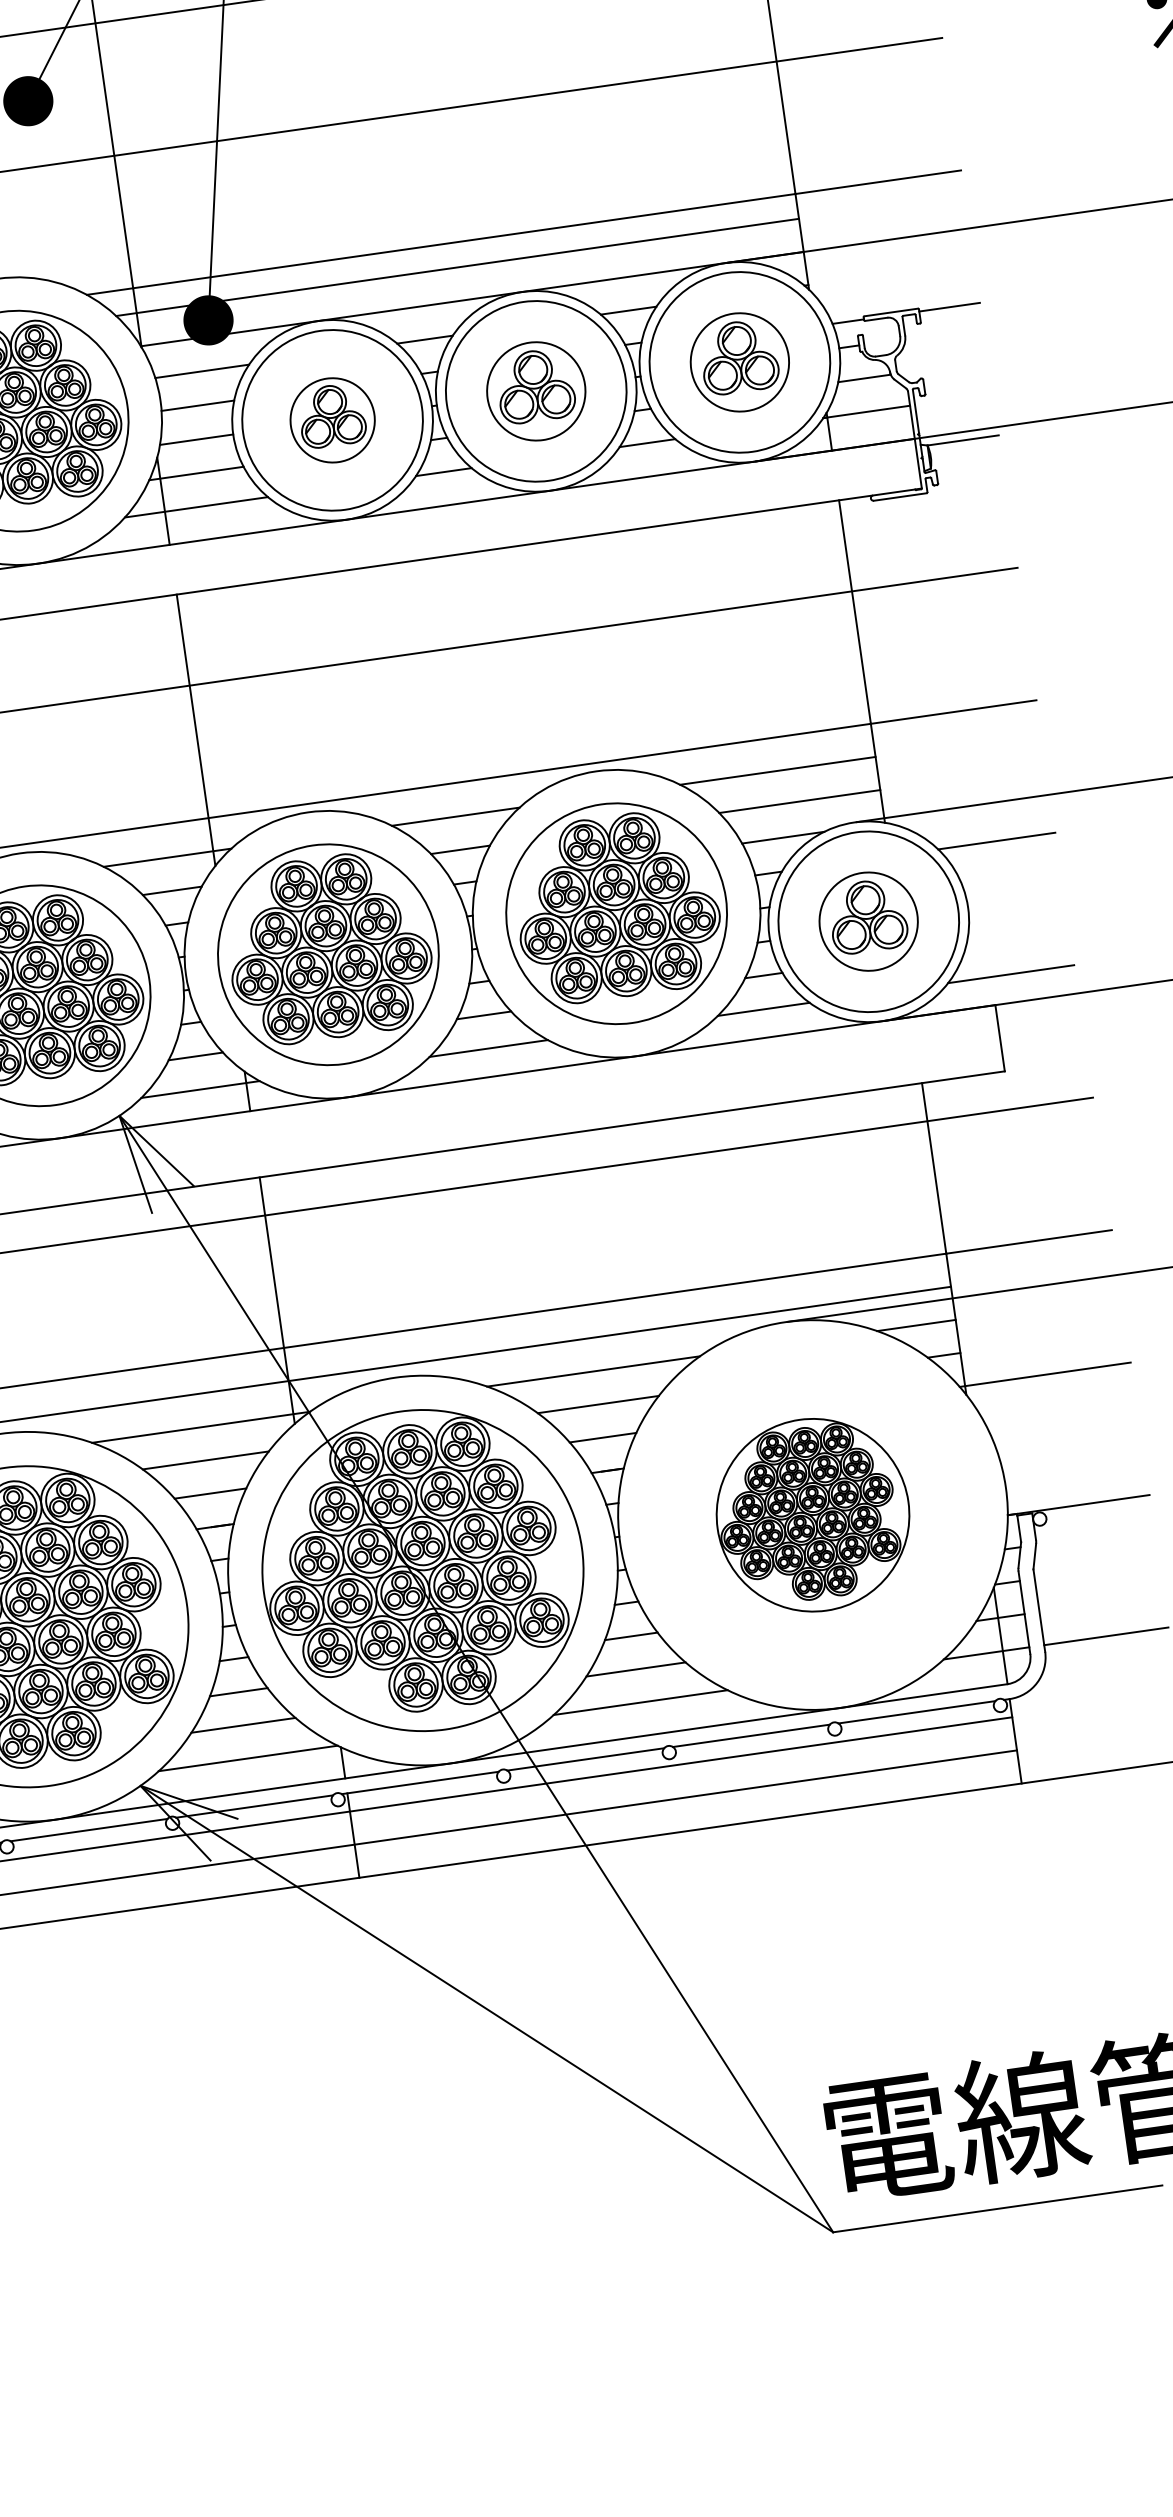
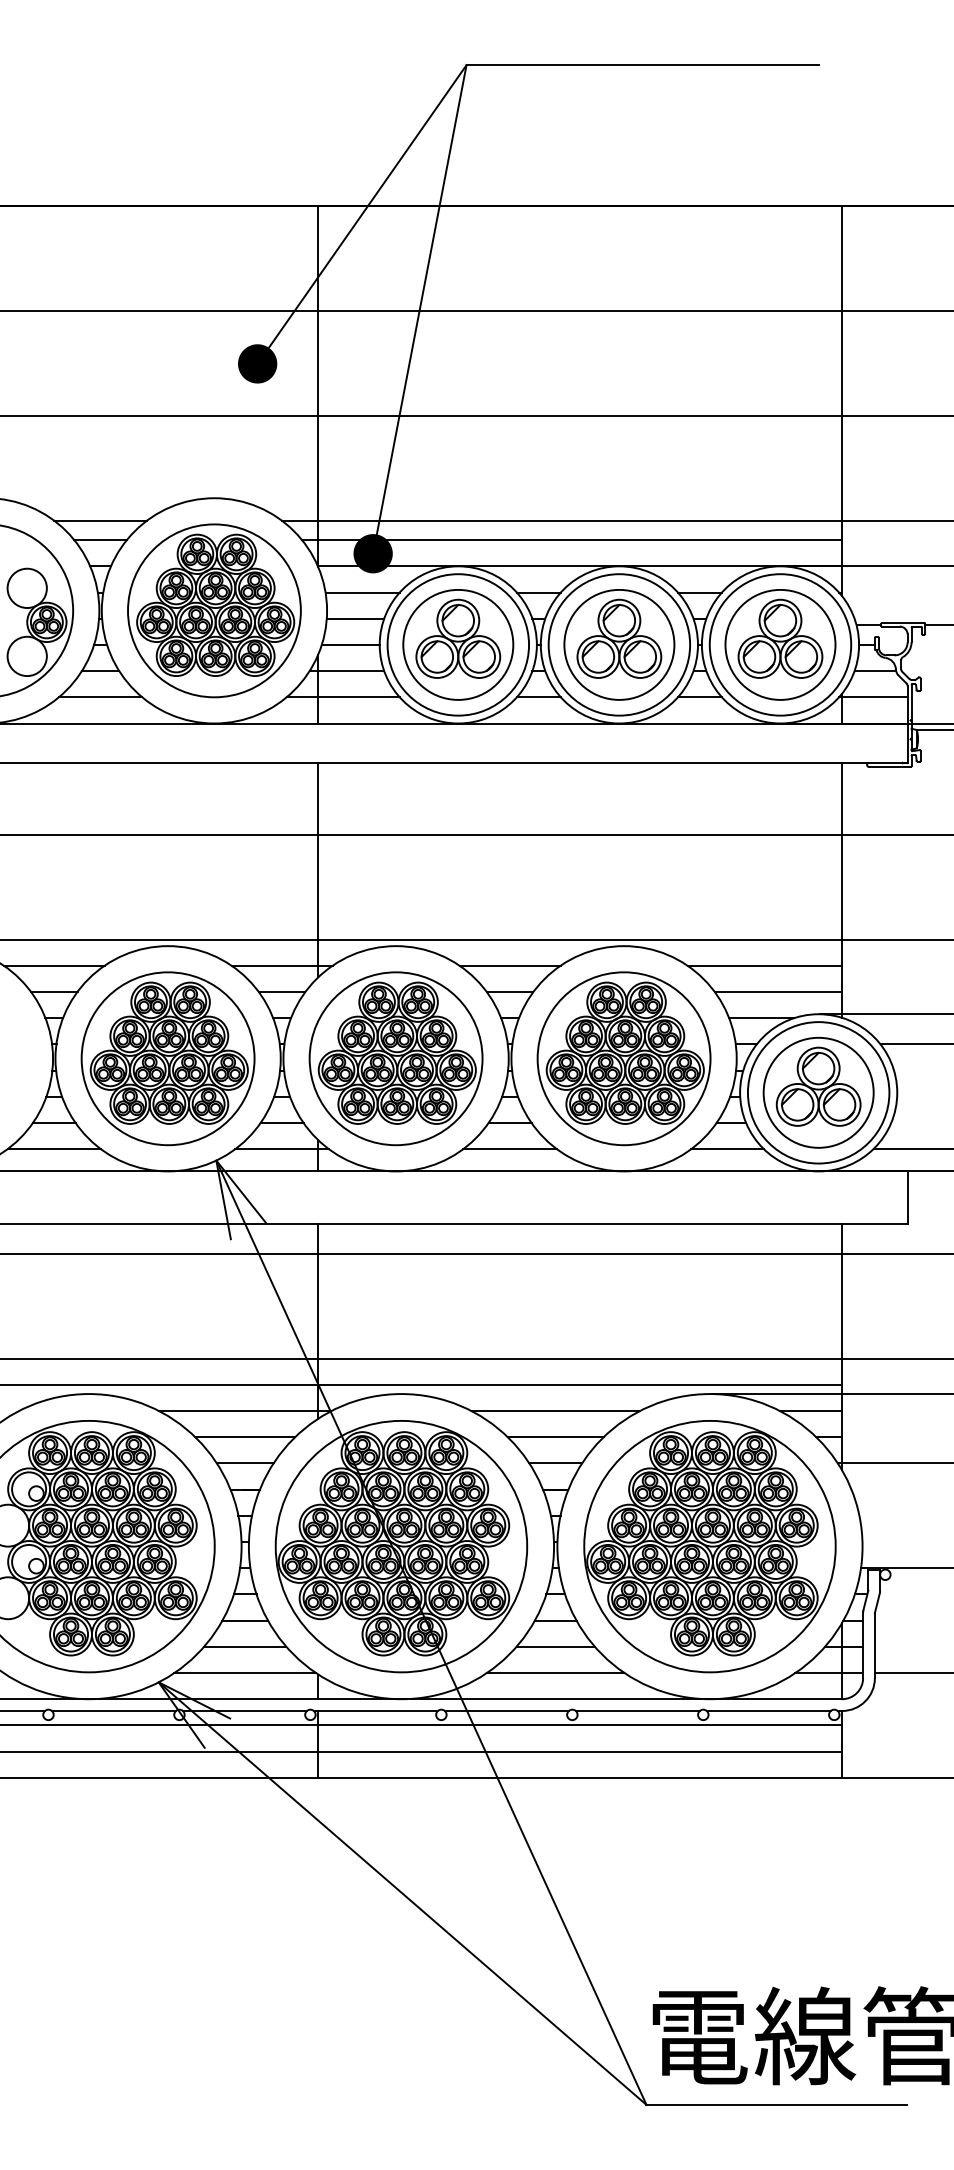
part: (739, 361) -> (780, 644), size x1.43
part: (536, 390) -> (619, 644), size x1.43
part: (332, 419) -> (458, 644), size x1.67
part: (868, 921) -> (818, 1092), size x1.43
part: (812, 1514) -> (709, 1546), size x1.67

